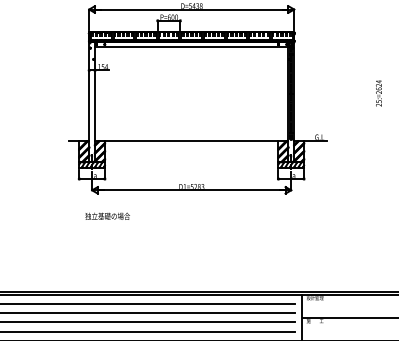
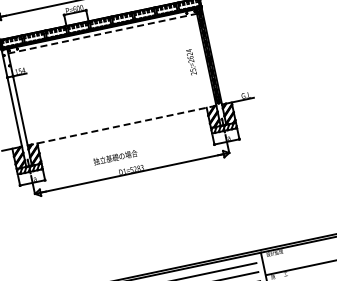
line: (191, 47) -> (102, 34), solid -> dashed
text: (378, 93) -> (191, 62), moved
line: (191, 141) -> (121, 125), solid -> dashed
text: (107, 215) -> (115, 156), moved

